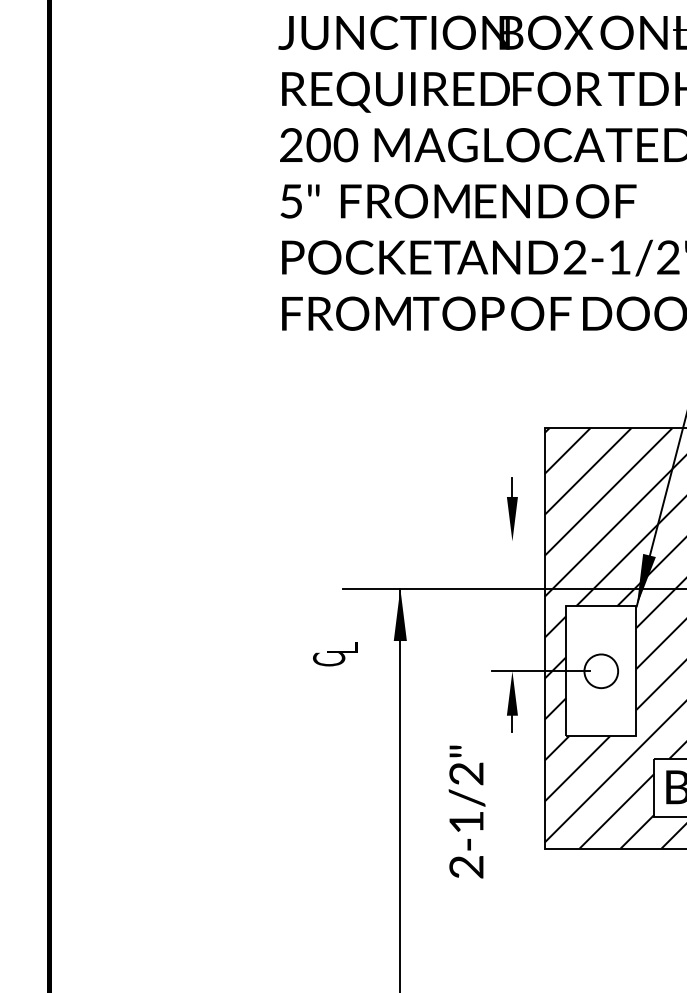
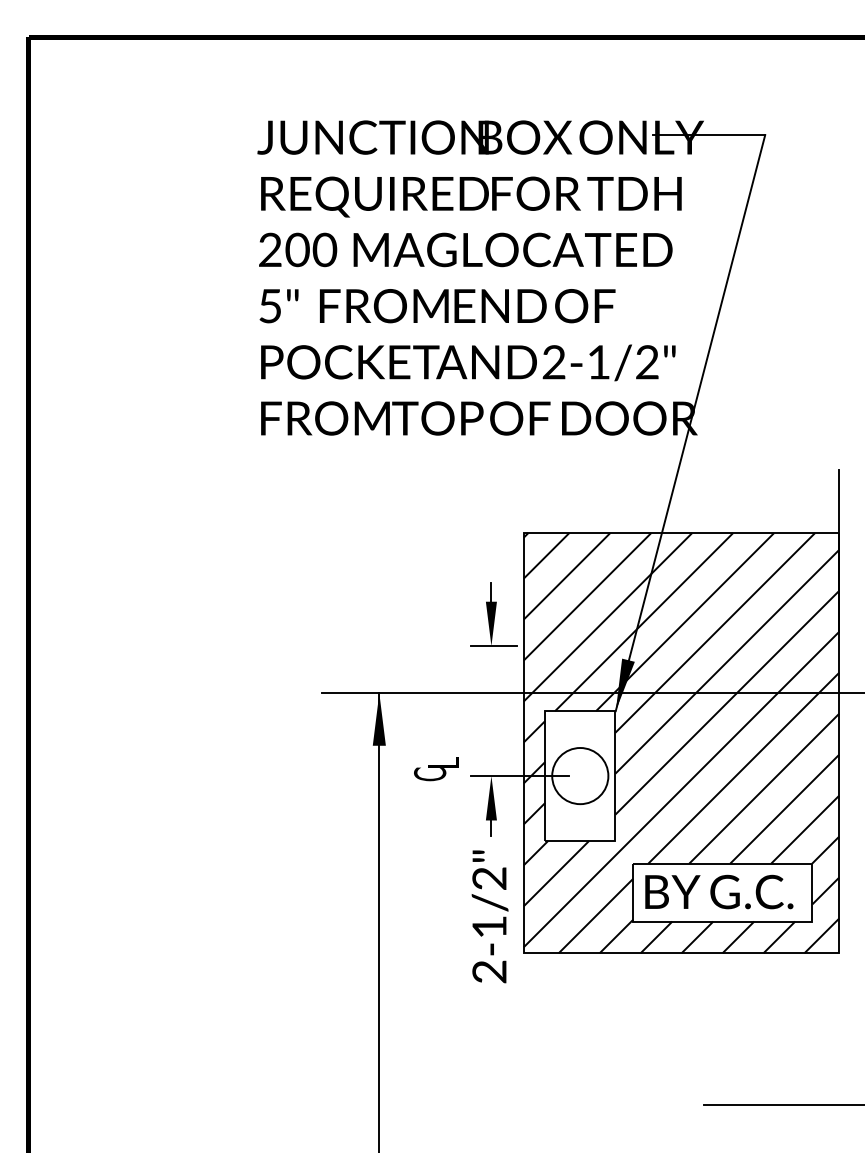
line: (514, 541) -> (493, 646), added
text: (335, 654) -> (436, 769), moved
circle: (601, 670) -> (580, 775), size x1.67
text: (466, 811) -> (489, 916), moved

